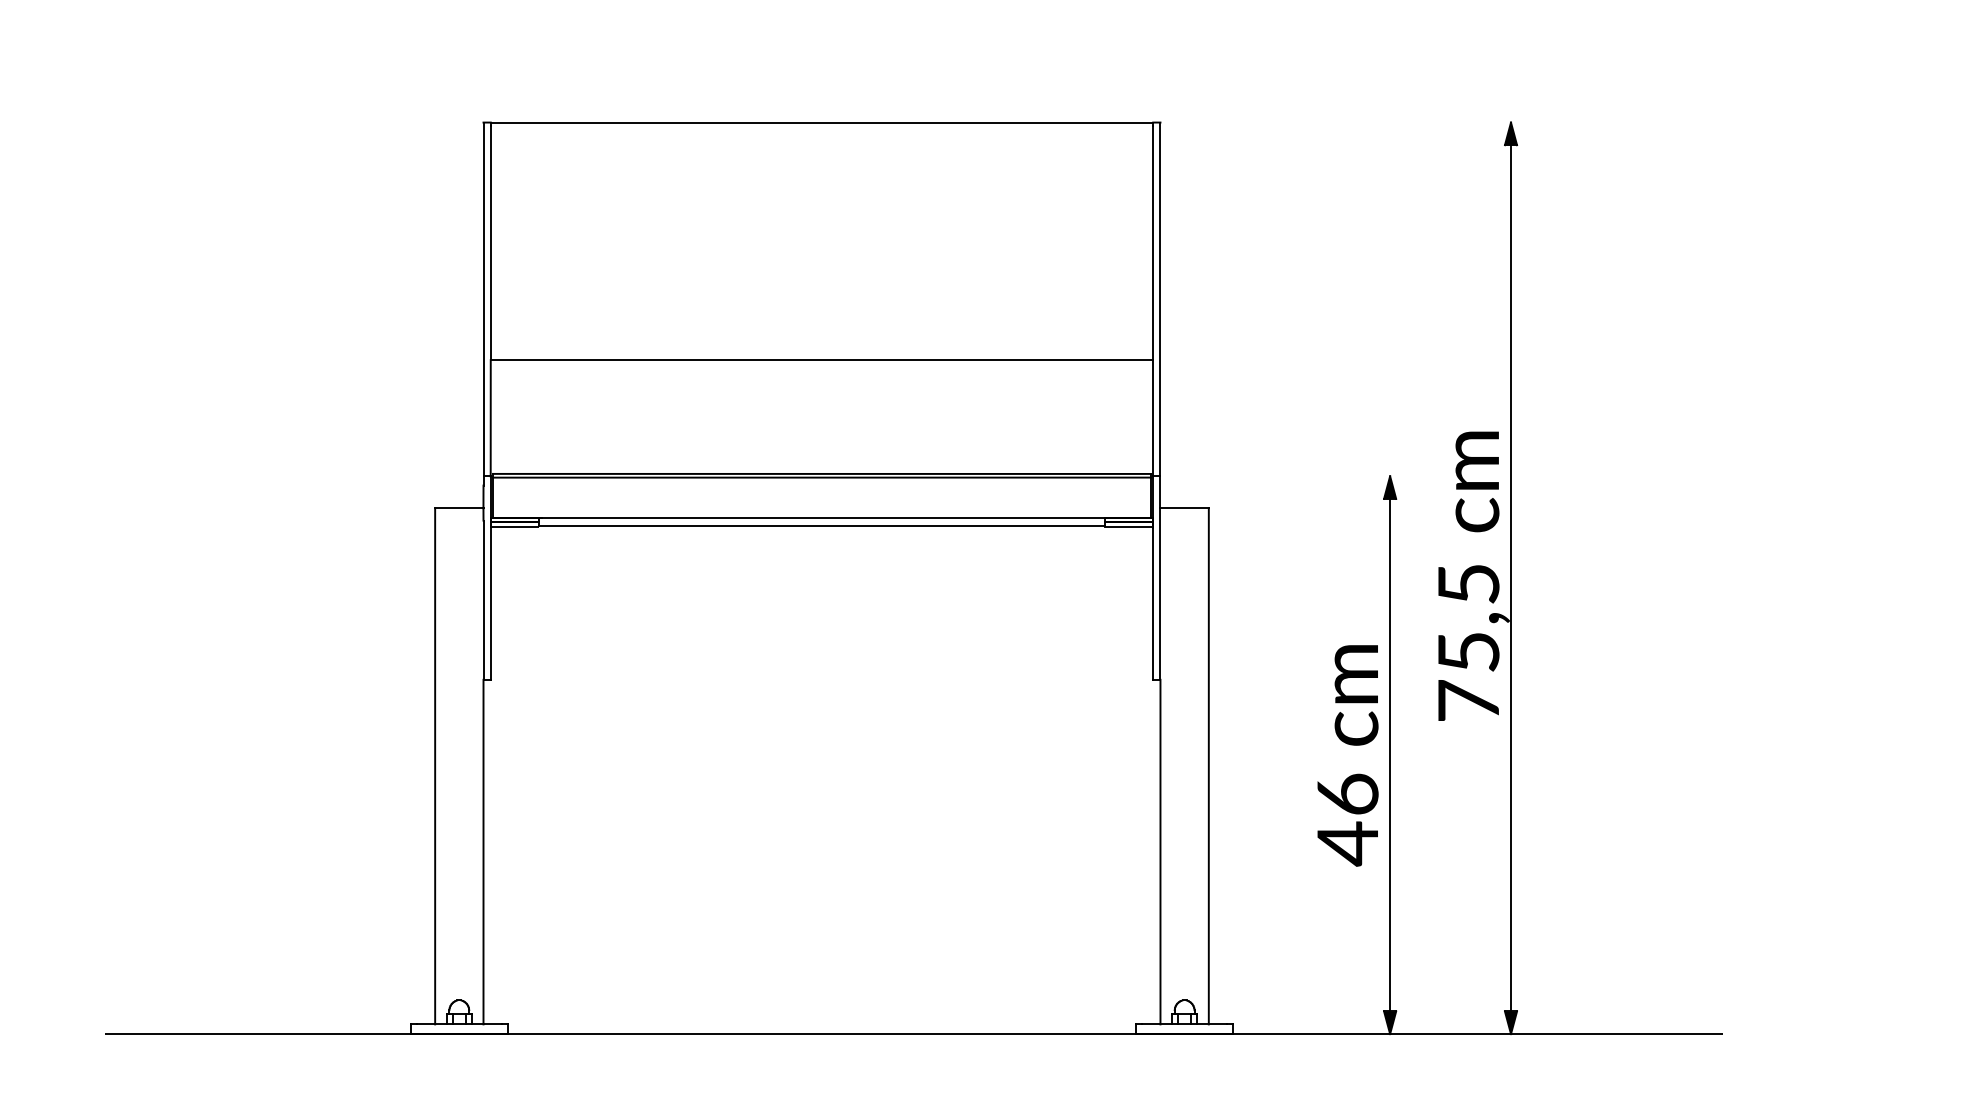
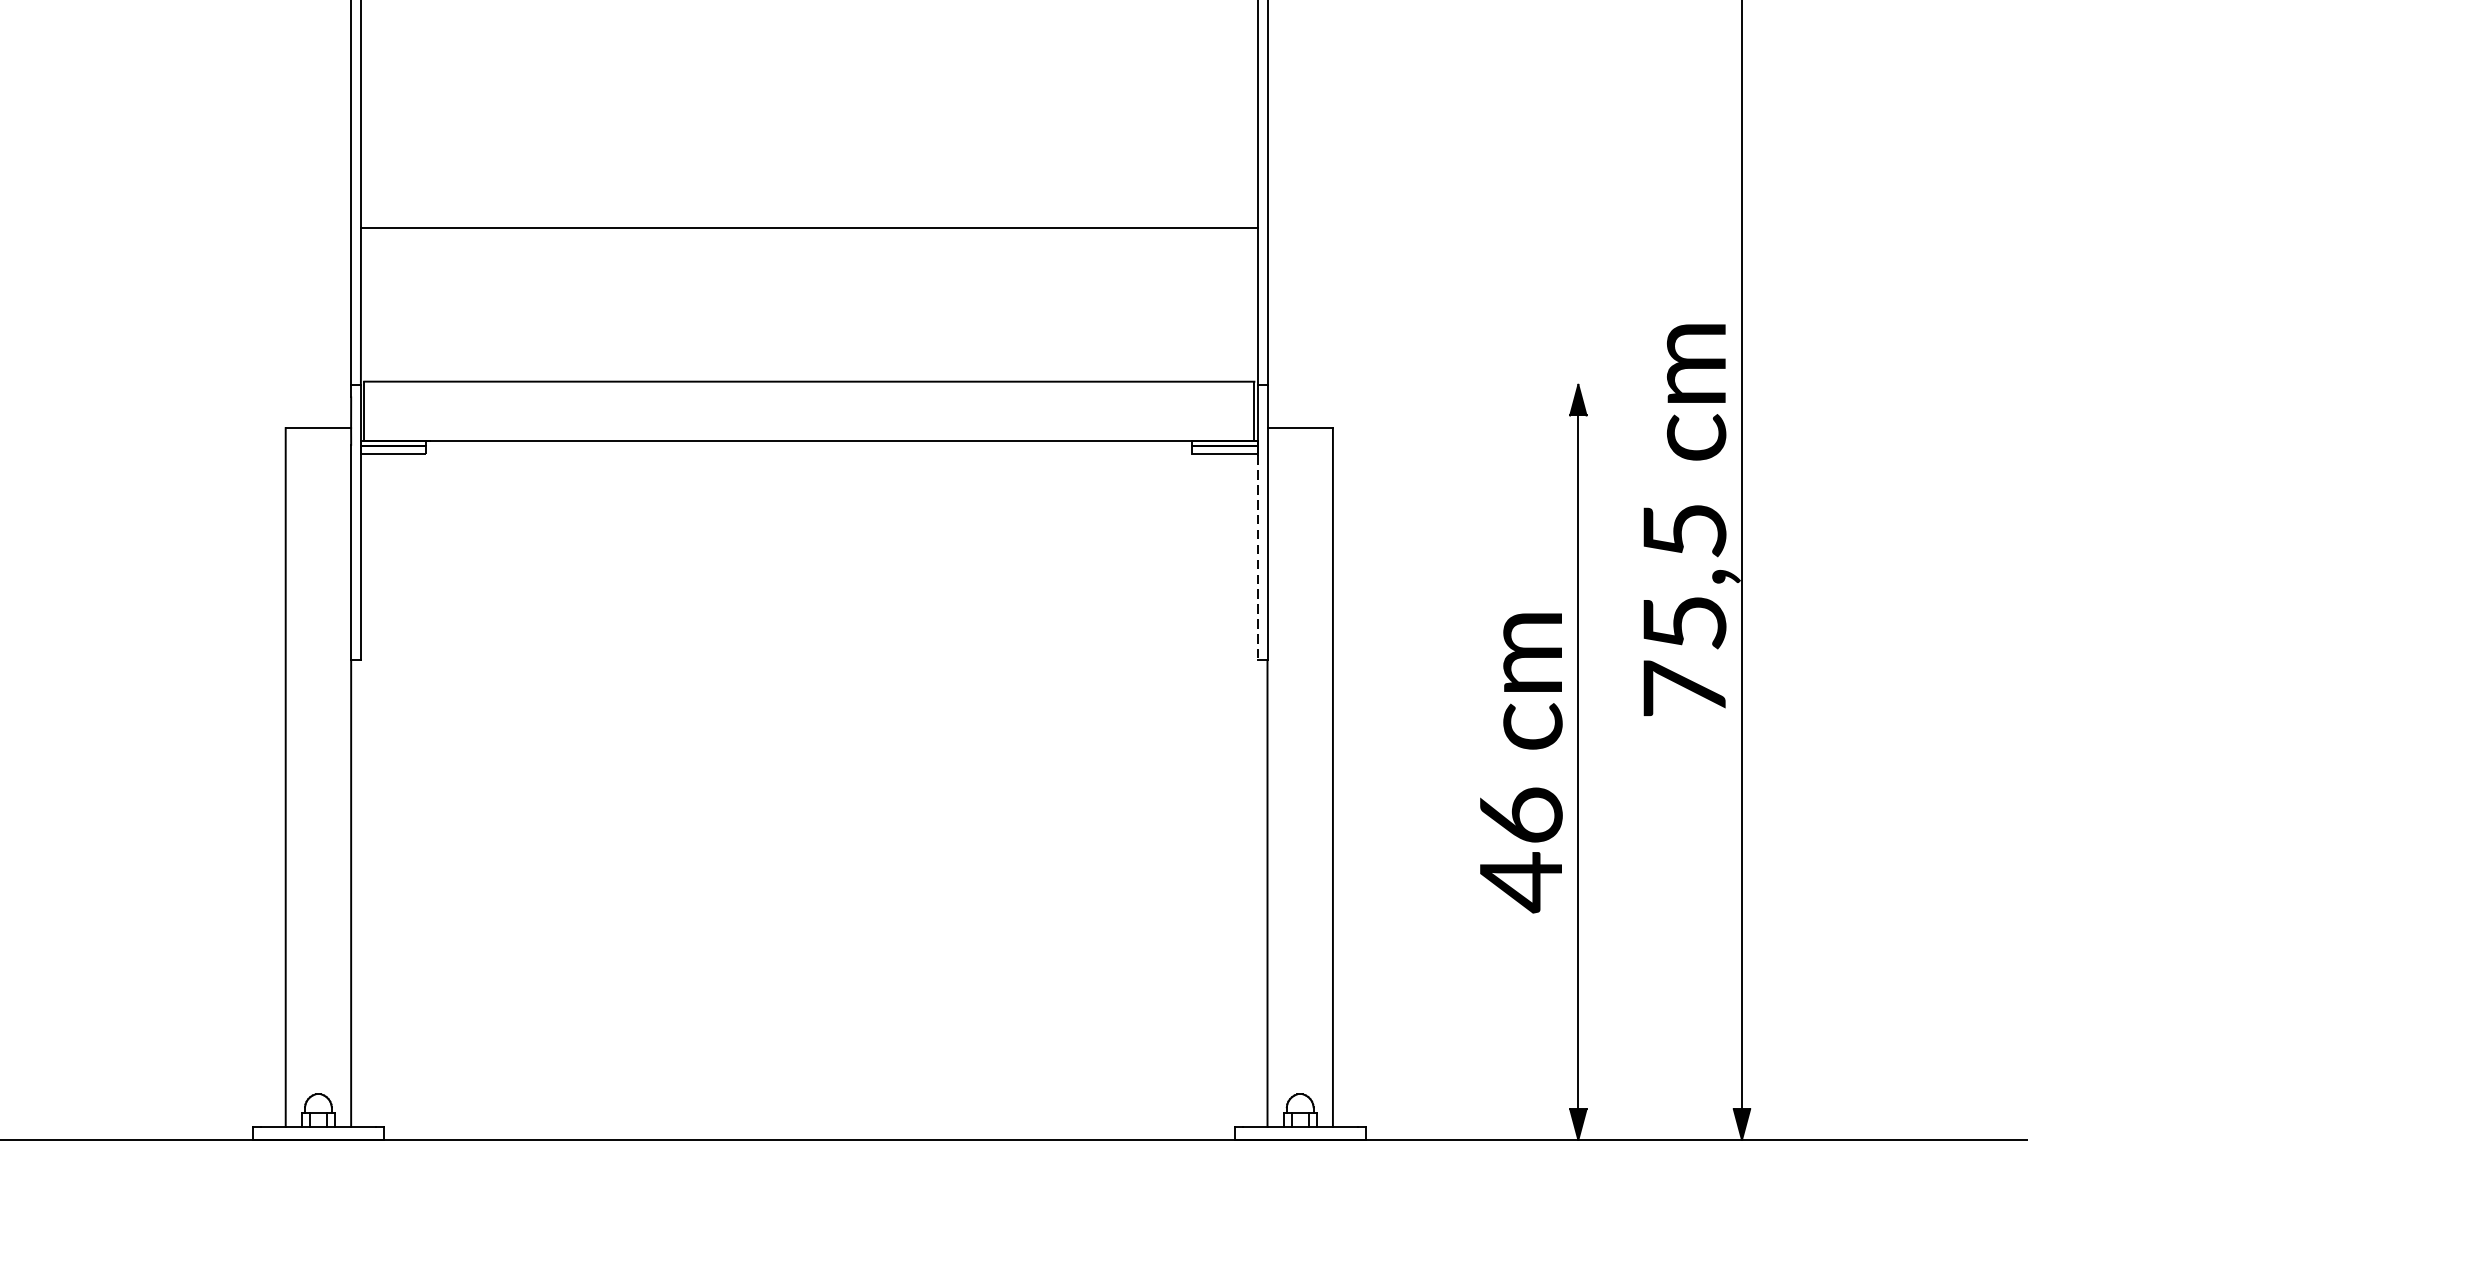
line: (821, 477) -> (808, 386), removed
line: (821, 526) -> (808, 452), removed
line: (1153, 604) -> (1258, 558), solid -> dashed

